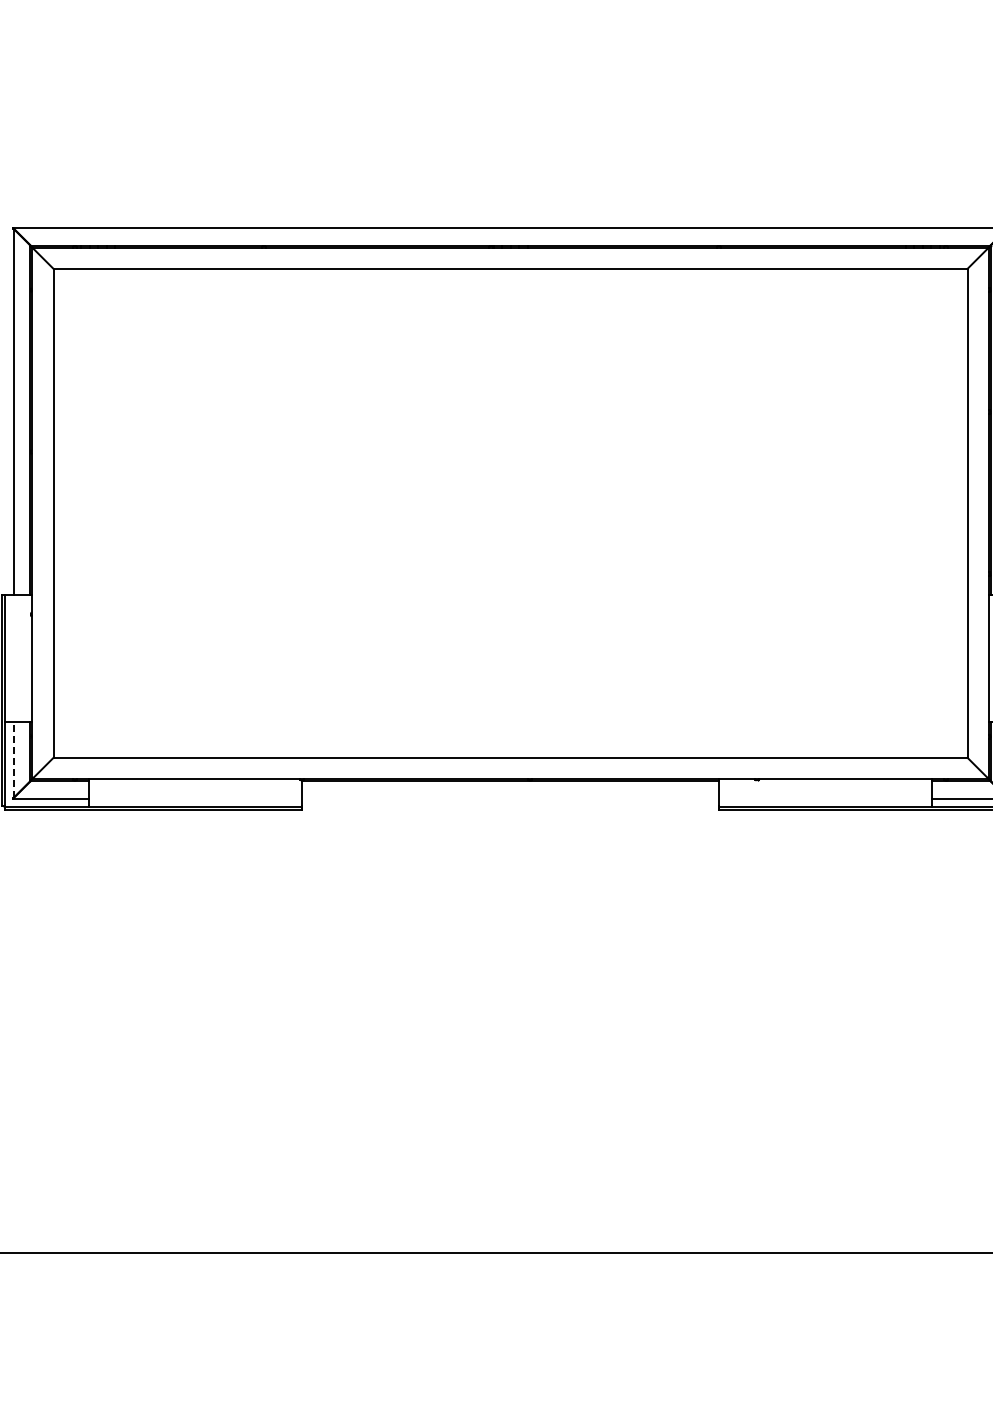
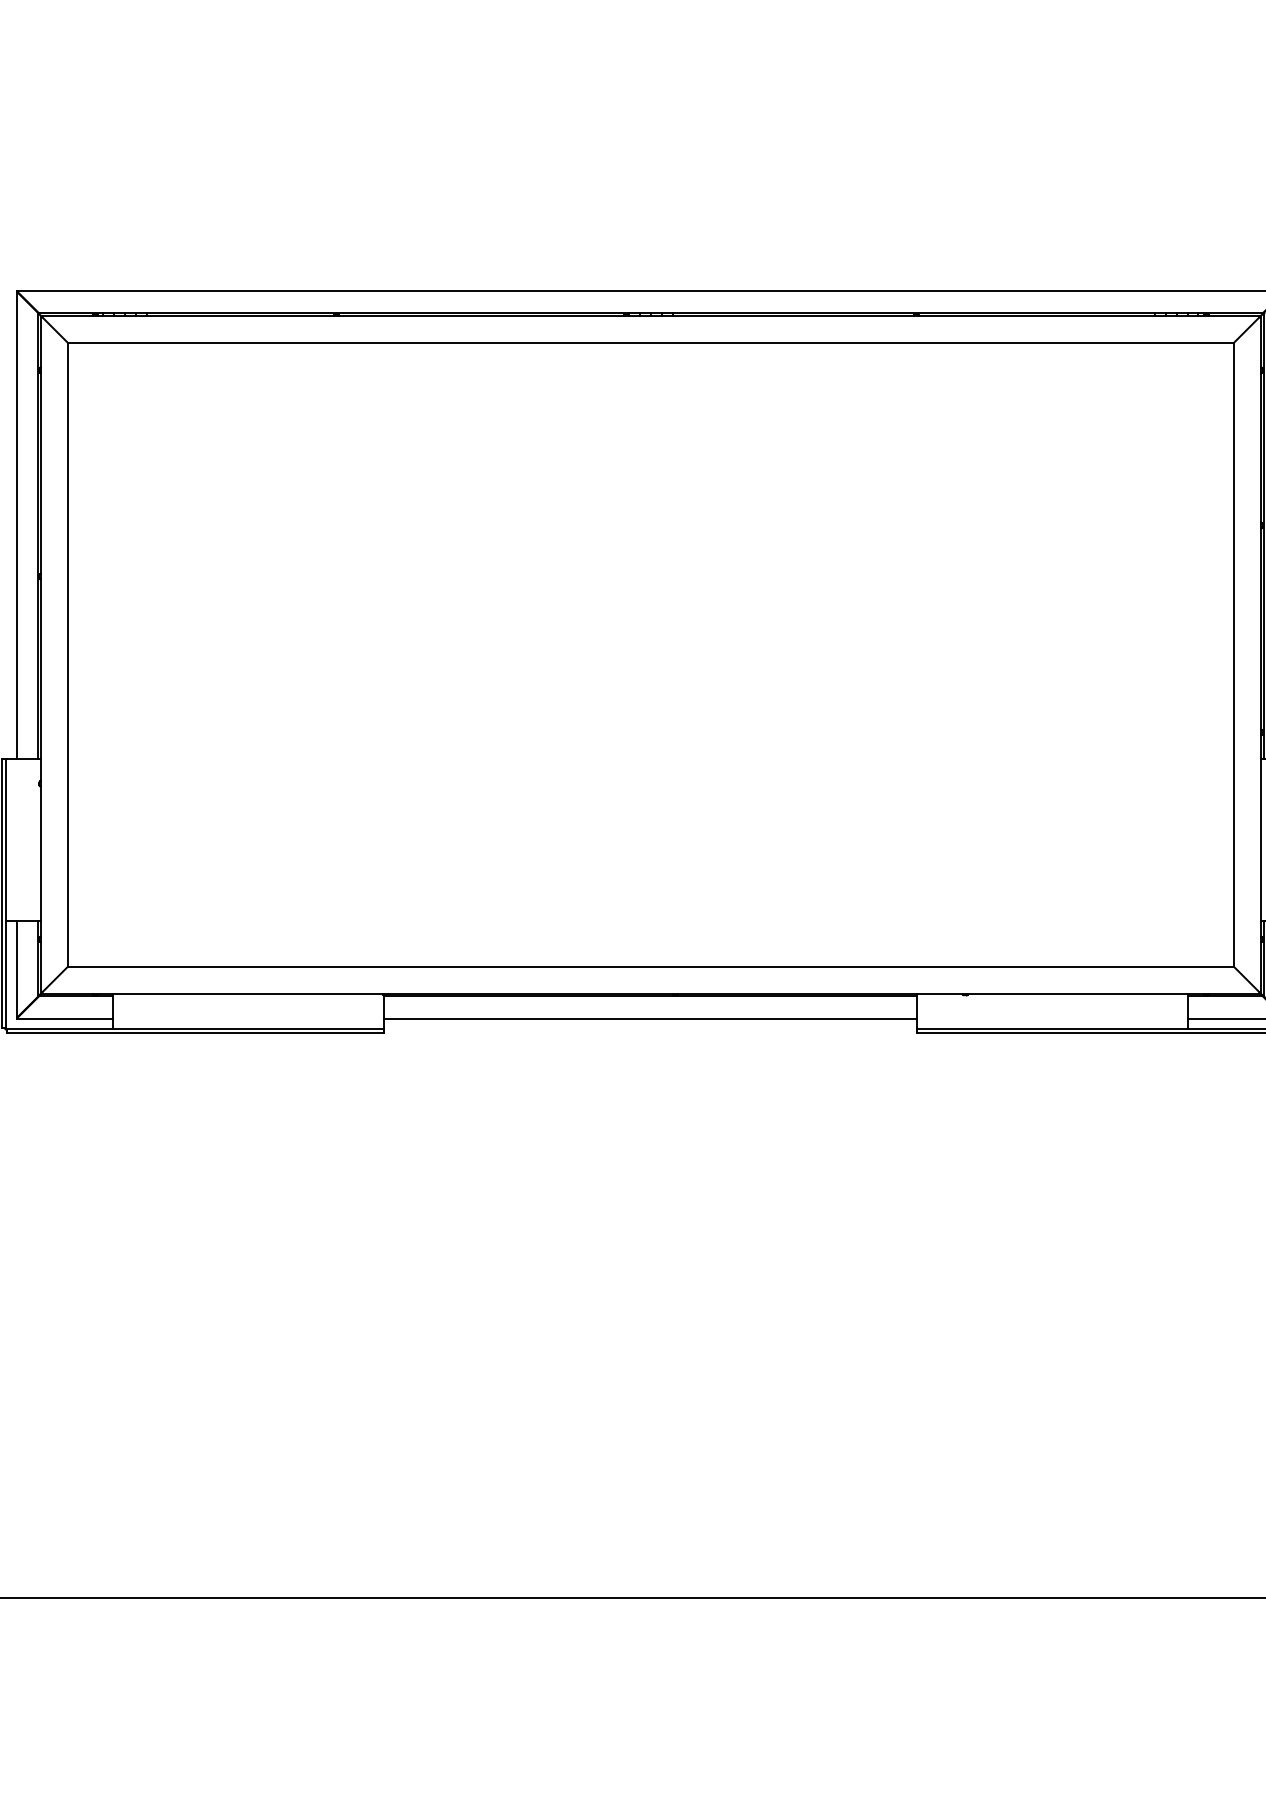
line: (13, 760) -> (16, 970), dashed -> solid
line: (510, 798) -> (650, 1018), added

